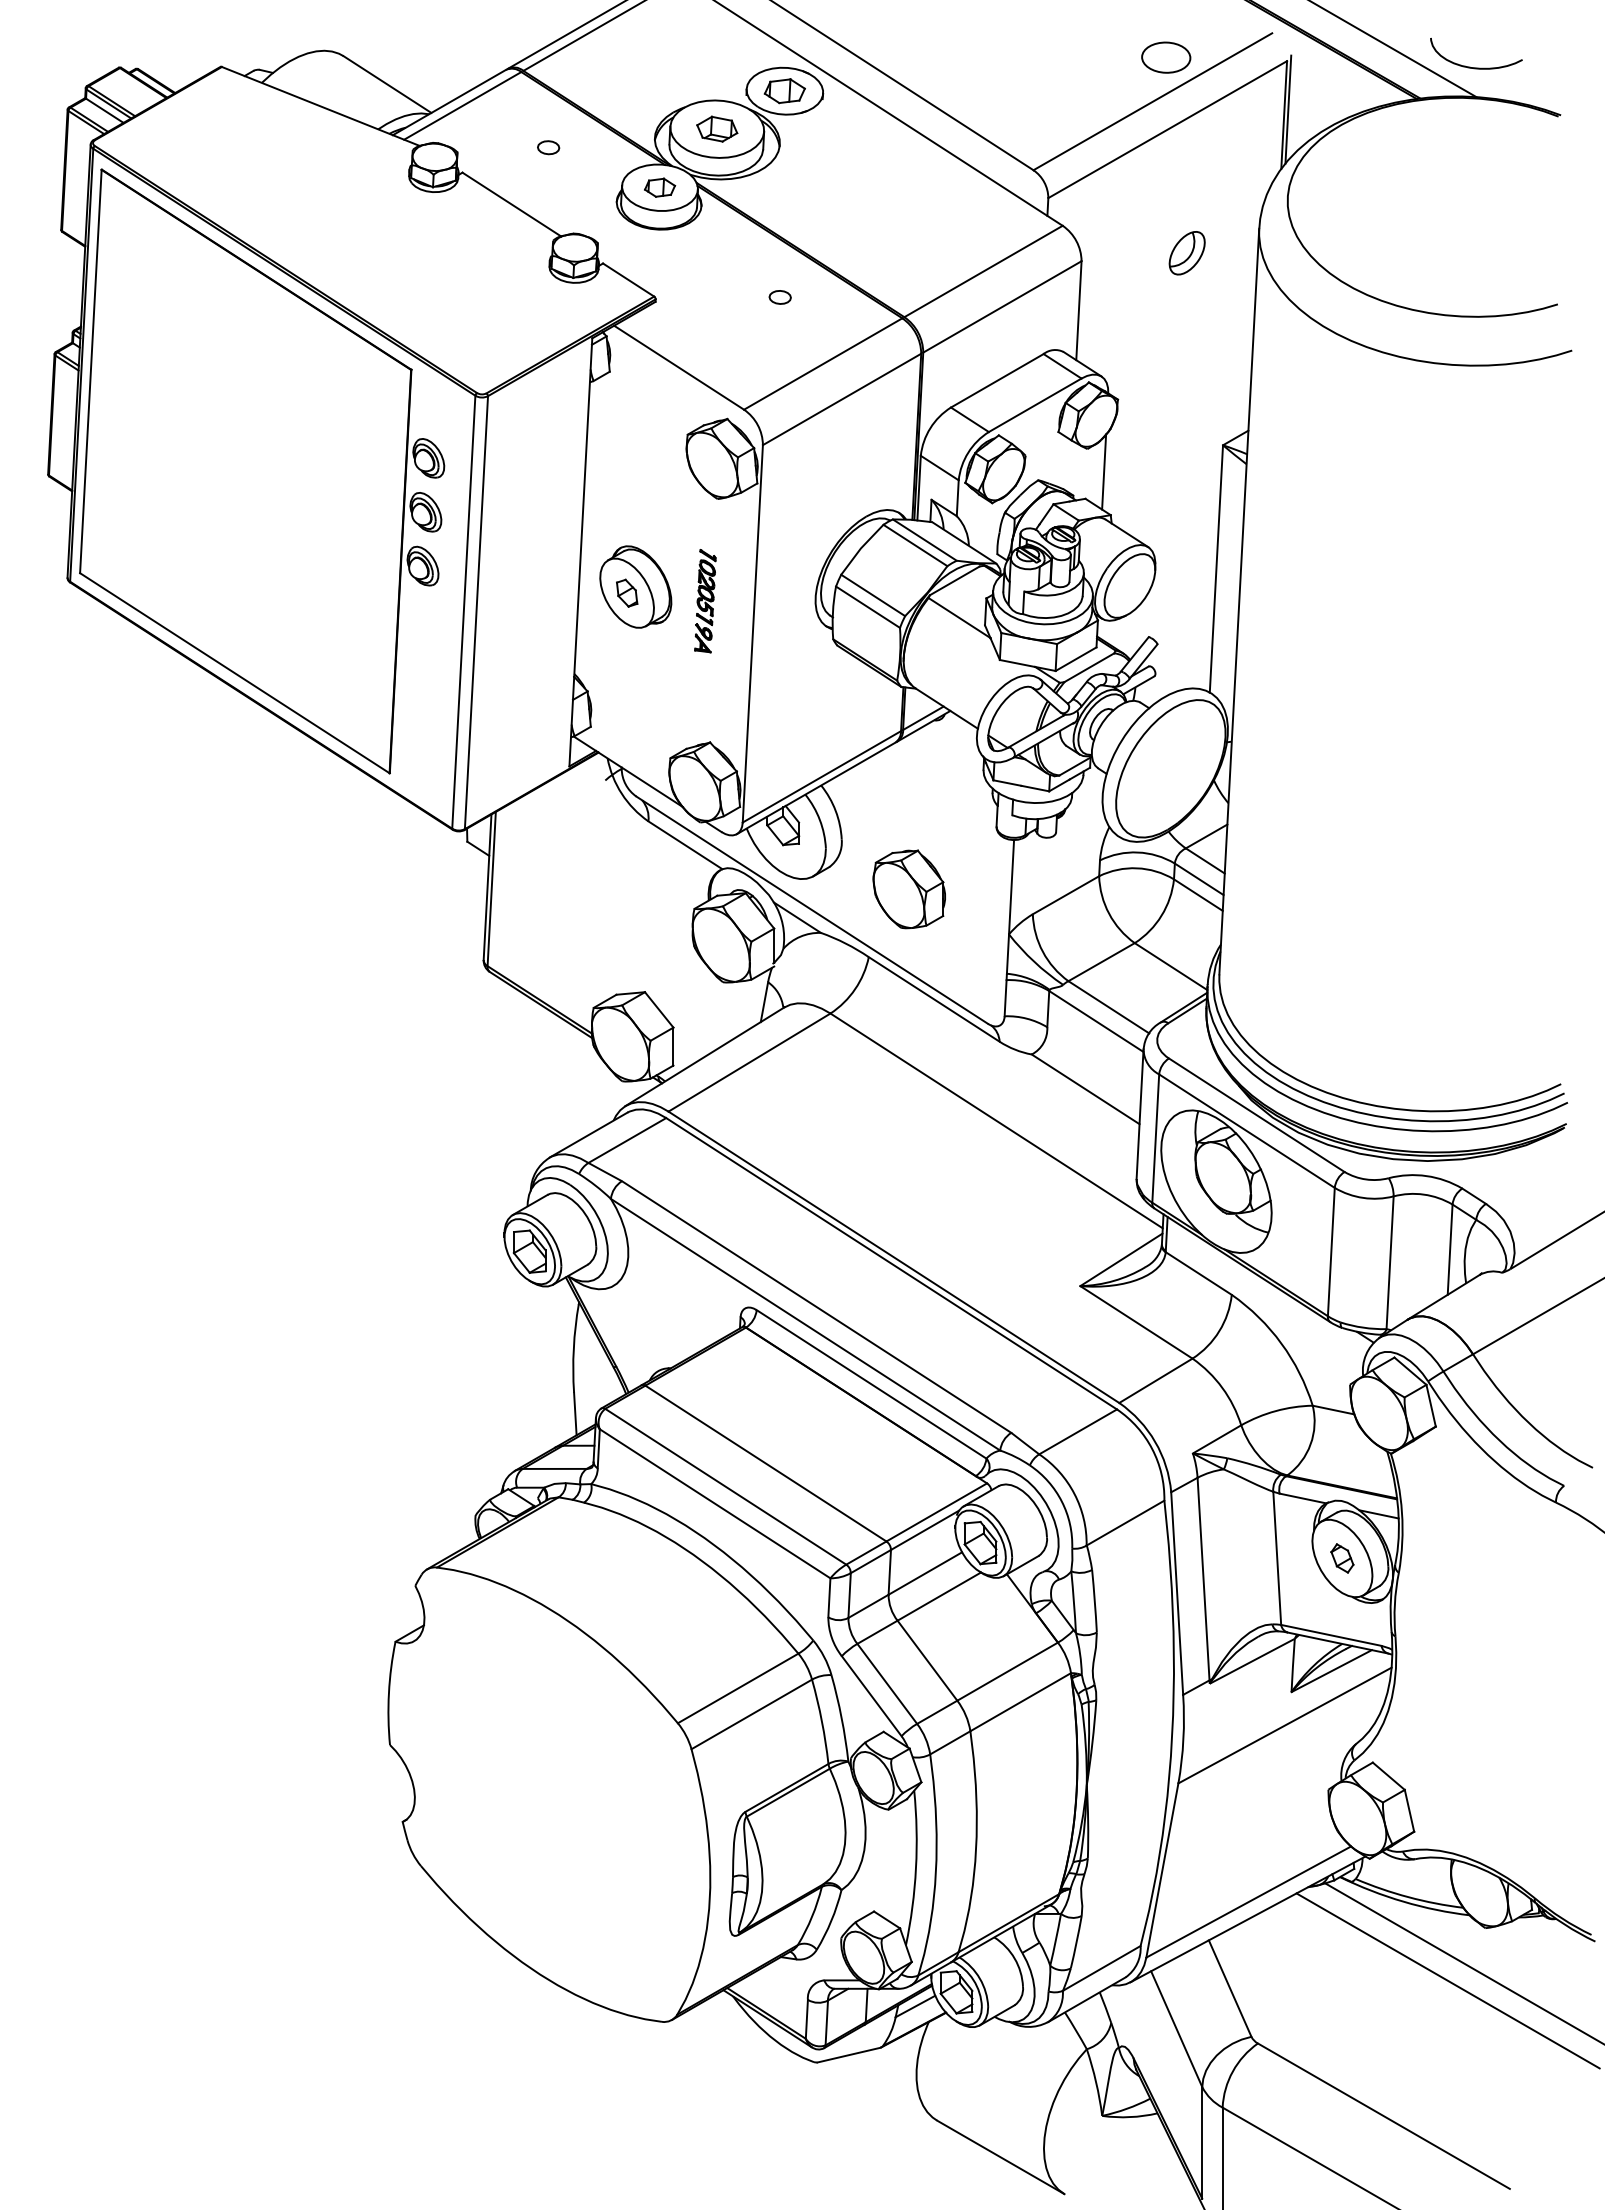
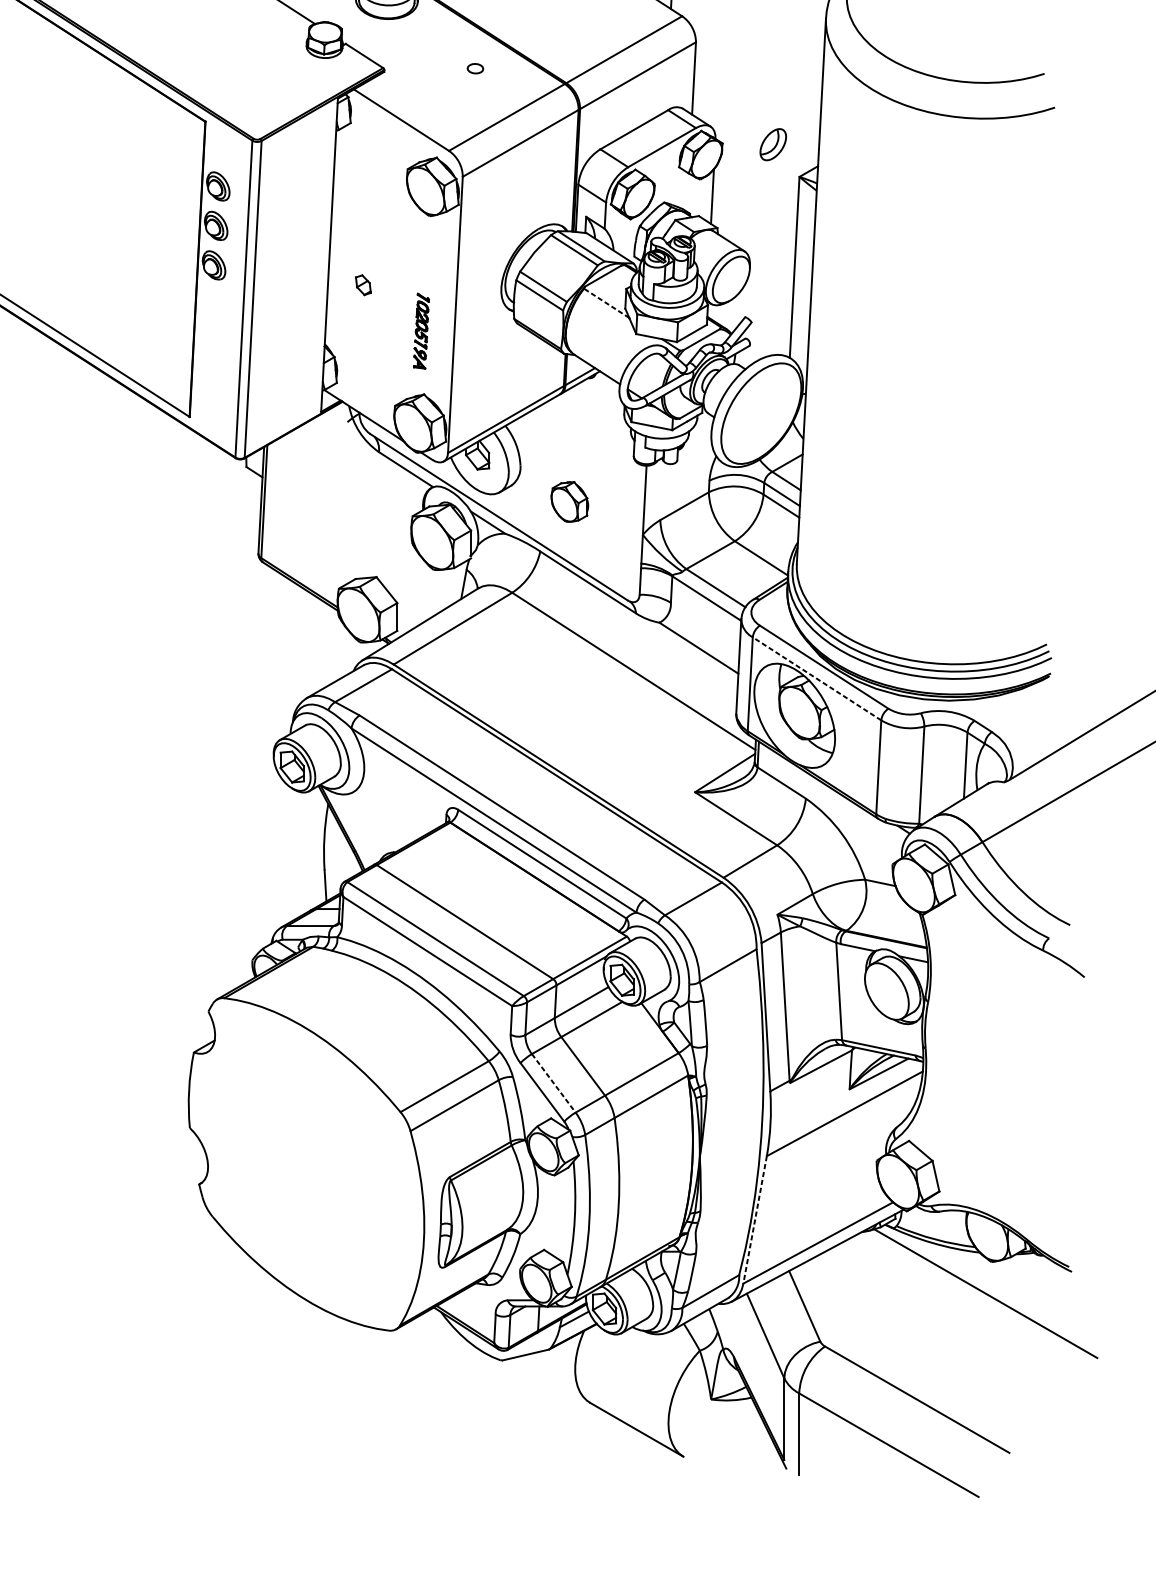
part: (1186, 253) -> (772, 144), moved
part: (635, 586) -> (369, 280), removed
part: (705, 601) -> (421, 331), moved
line: (959, 618) -> (606, 303), solid -> dashed
part: (908, 889) -> (569, 502), size x0.7
line: (1246, 1131) -> (816, 679), solid -> dashed
part: (1342, 1558) -> (886, 991), removed
line: (887, 1683) -> (553, 1083), solid -> dashed
line: (1162, 1870) -> (755, 1219), solid -> dashed
line: (1447, 1980) -> (963, 1300), removed

